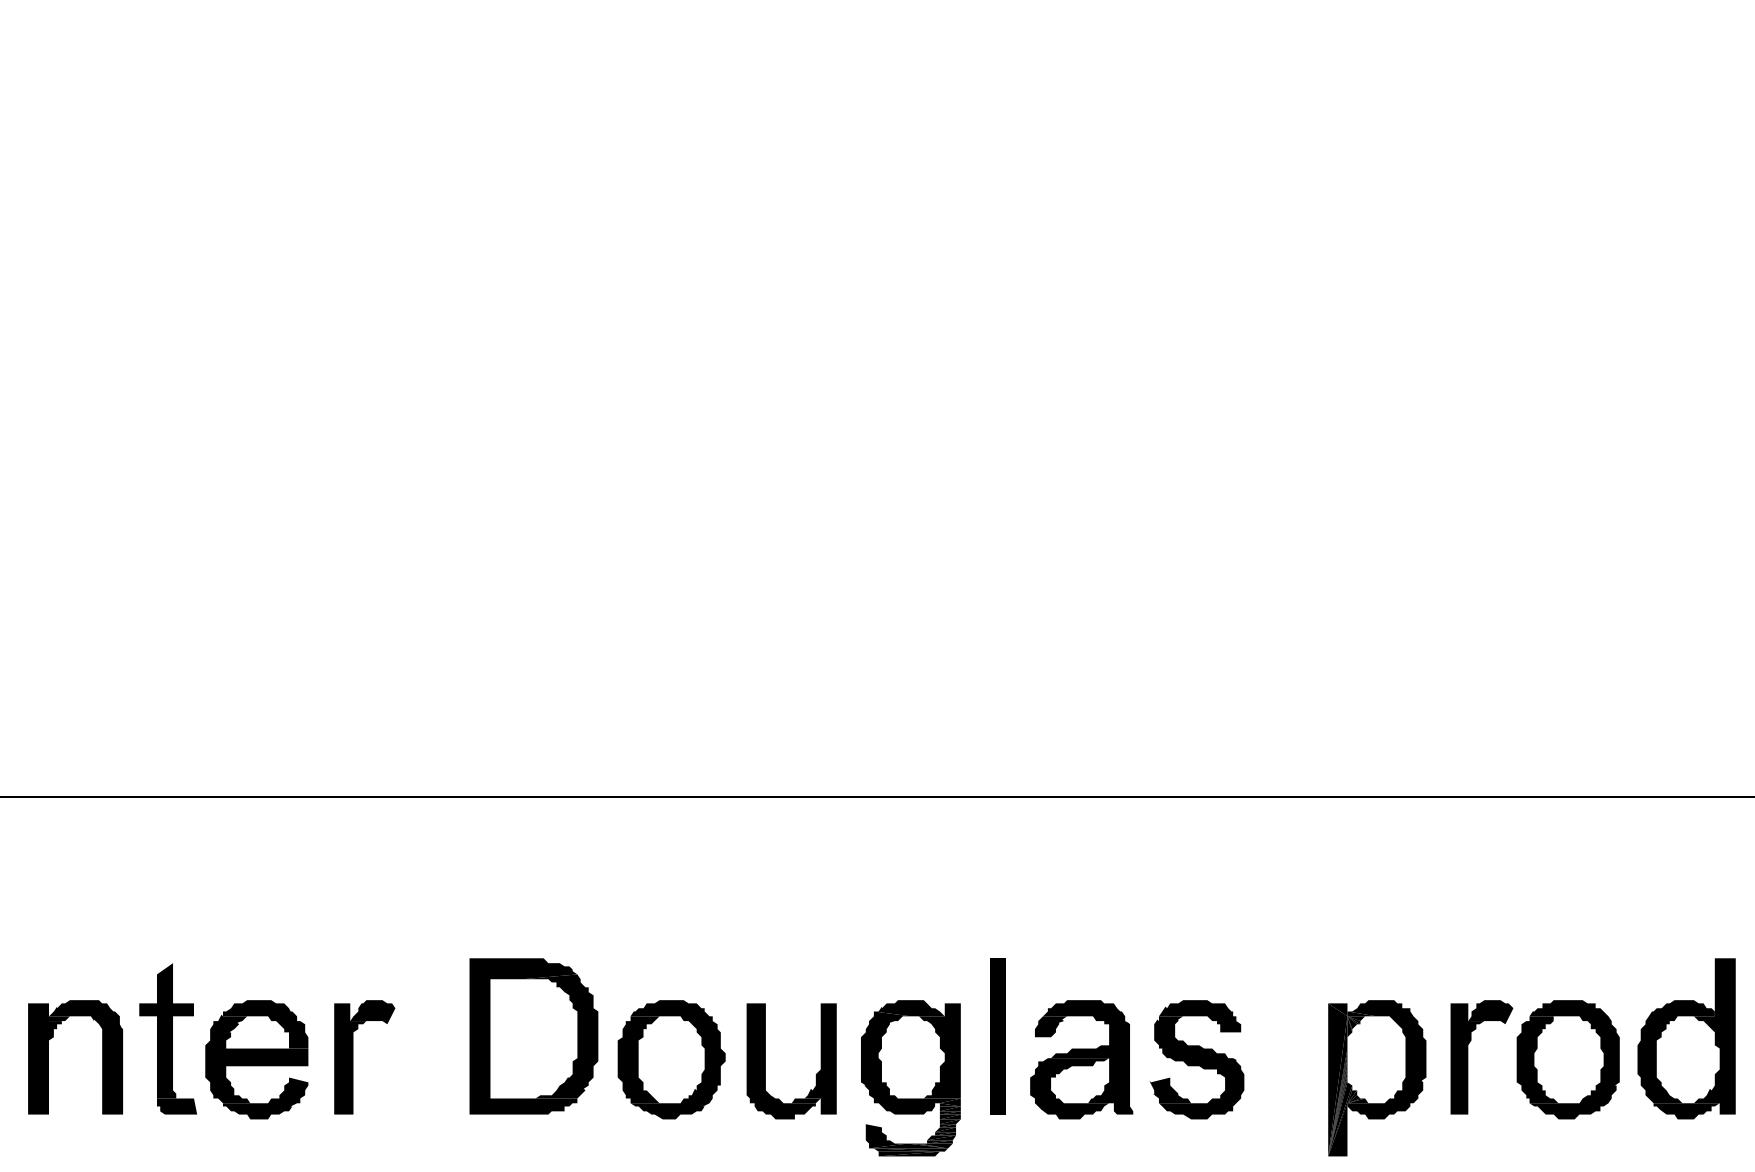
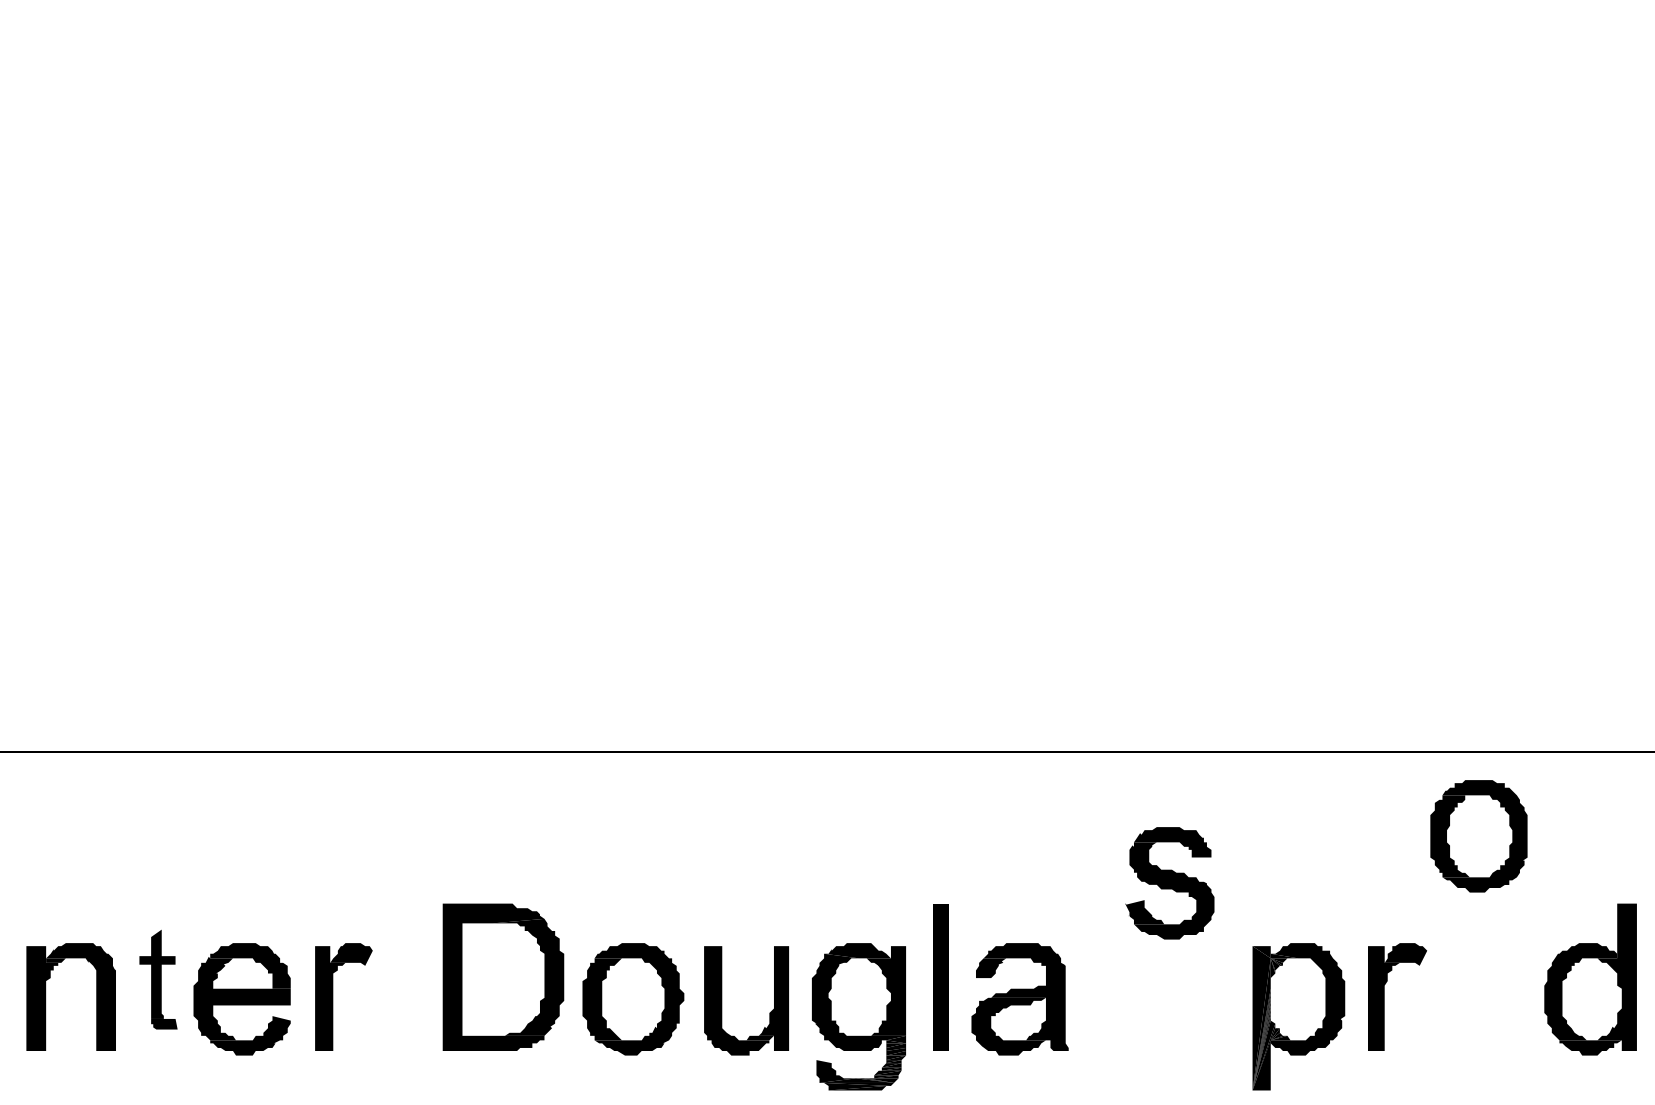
part: (168, 1038) -> (158, 979), size x0.7
part: (1196, 1059) -> (1169, 883), moved
part: (1567, 1059) -> (1478, 836), moved

